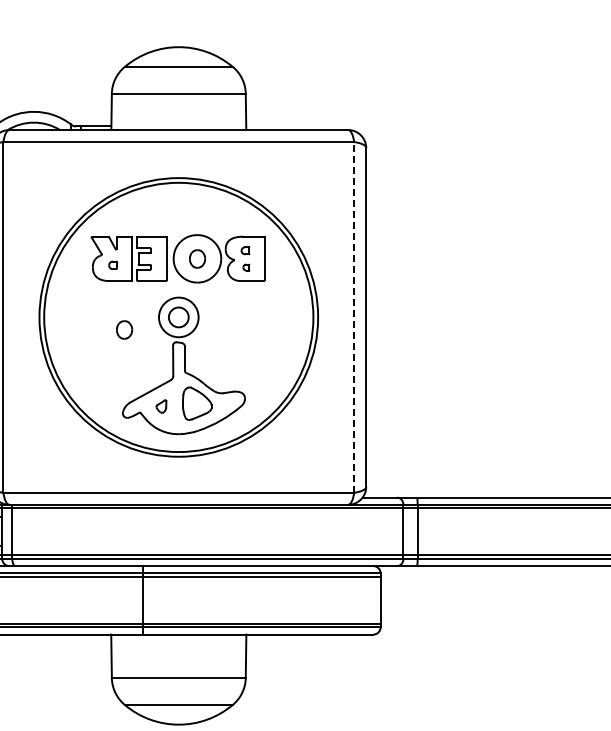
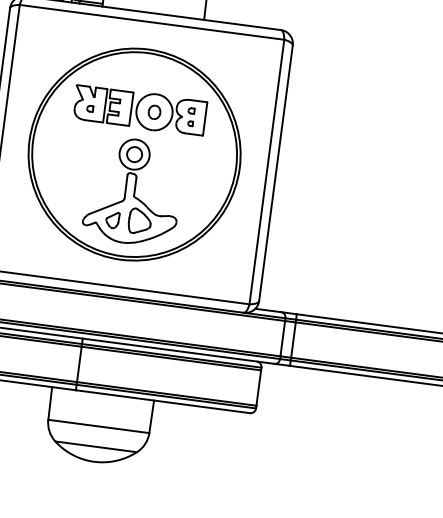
line: (354, 316) -> (267, 171), dashed -> solid
part: (124, 329) -> (92, 158), removed
part: (161, 406) -> (112, 220), size x1.67

